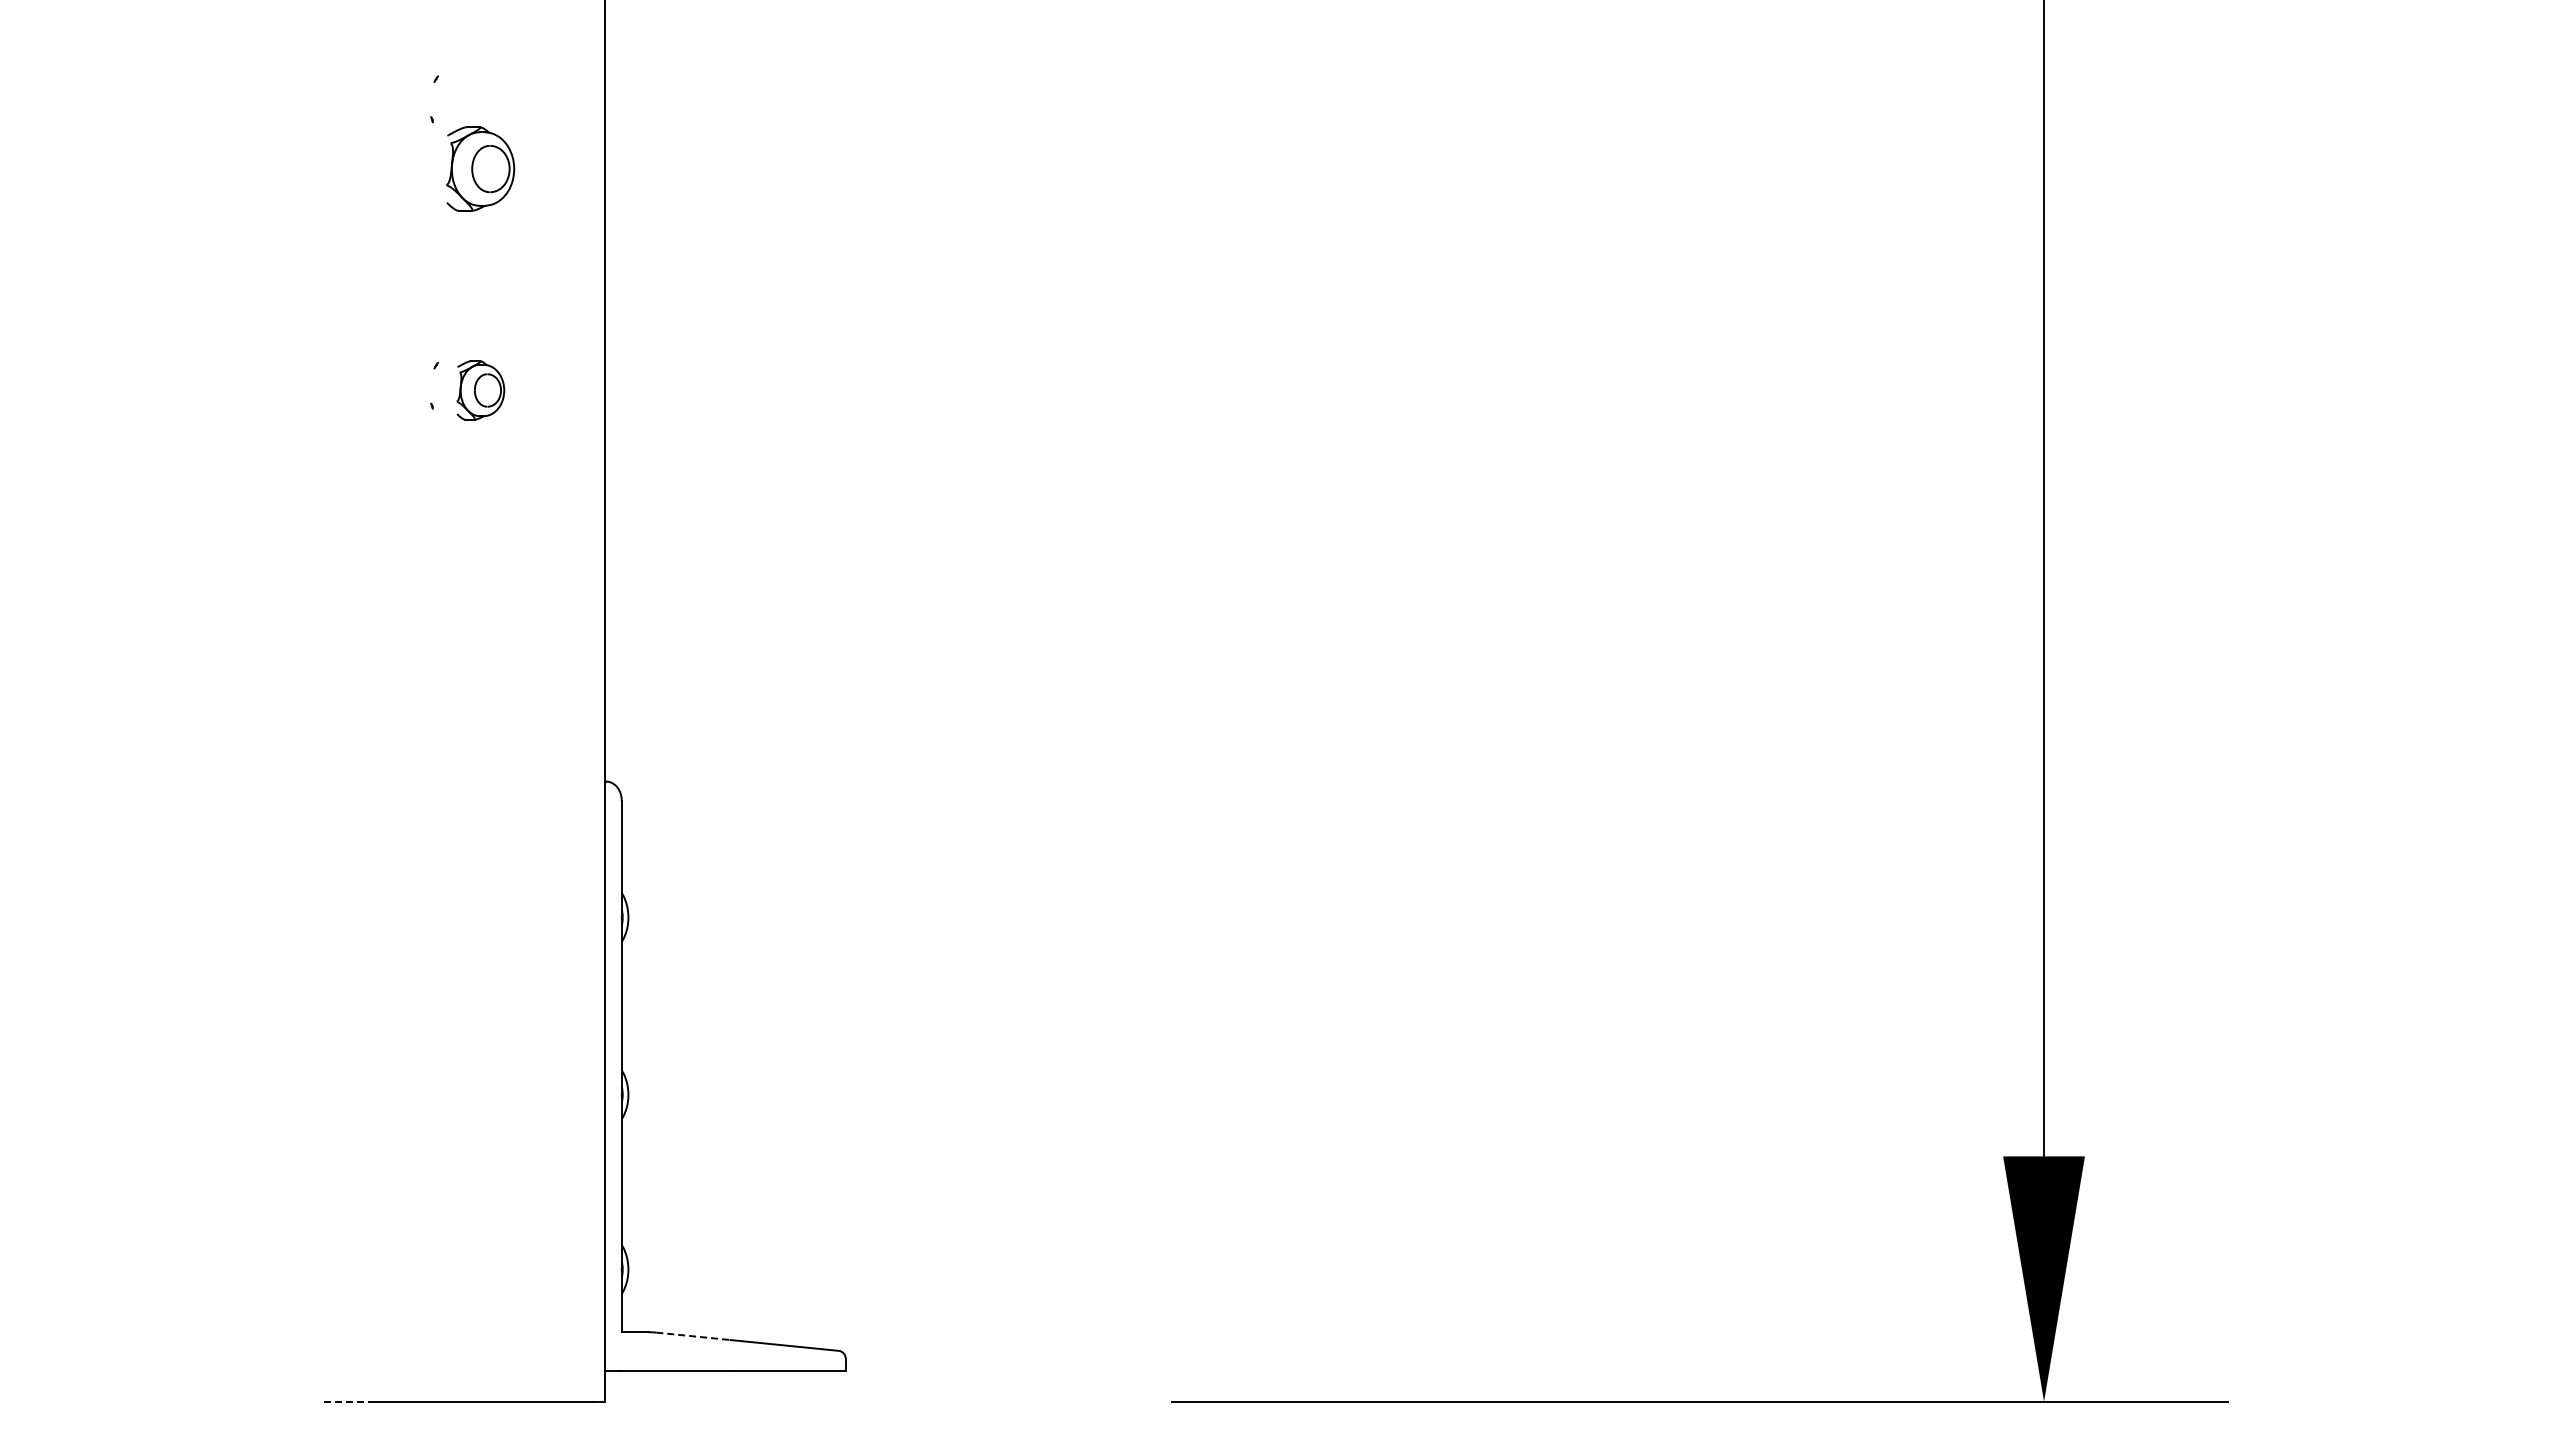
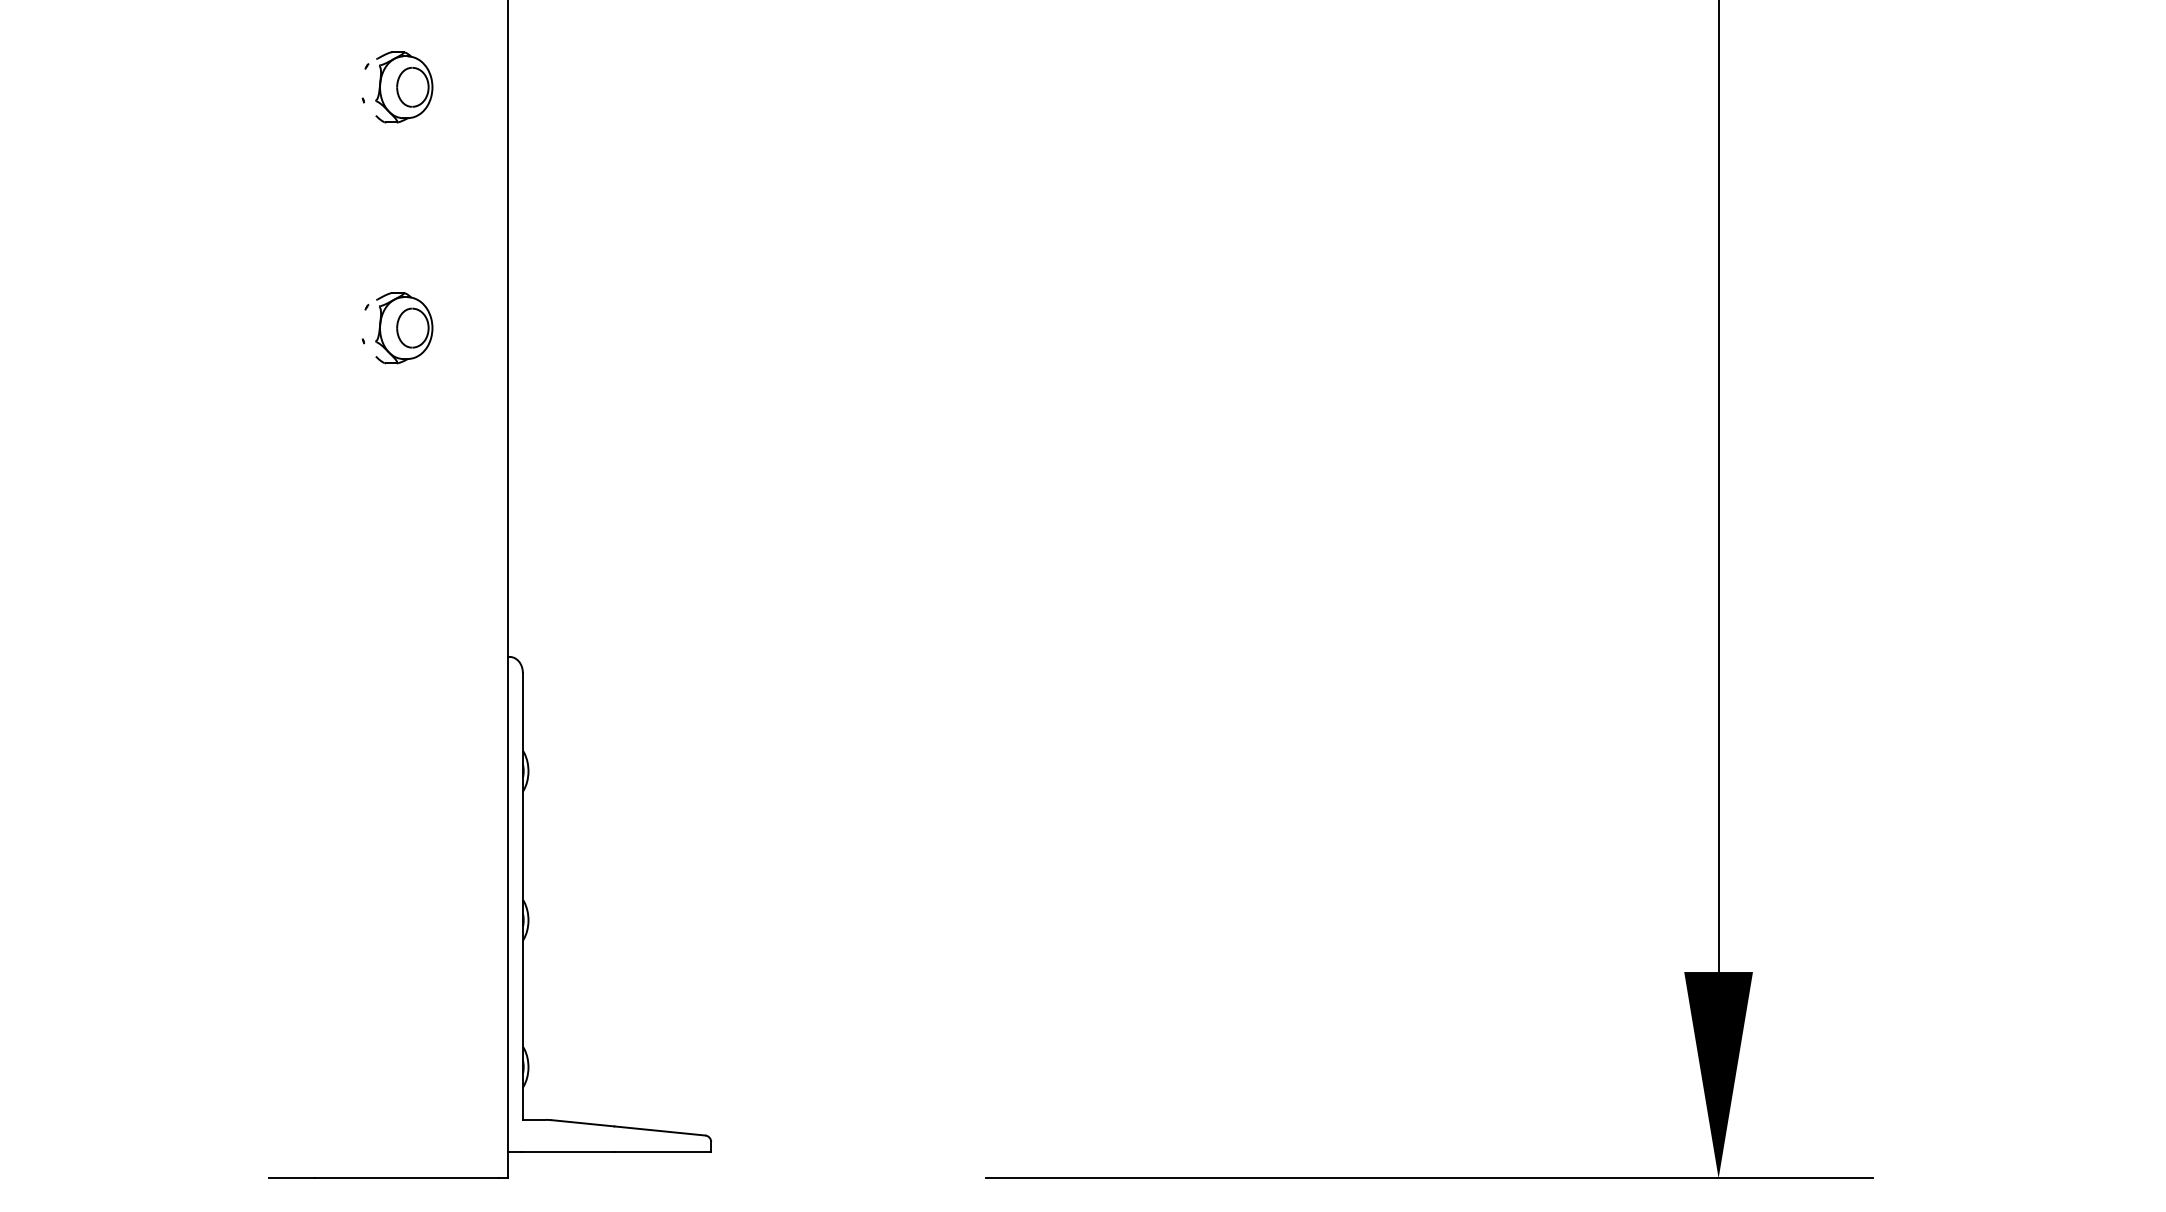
part: (480, 168) -> (404, 86), moved
part: (480, 390) -> (404, 328), size x1.43
line: (693, 1336) -> (583, 1123), dashed -> solid
line: (346, 1401) -> (291, 1178), dashed -> solid

